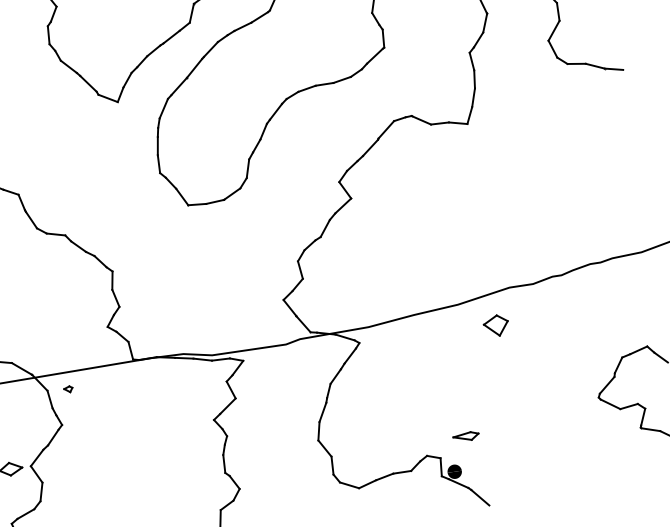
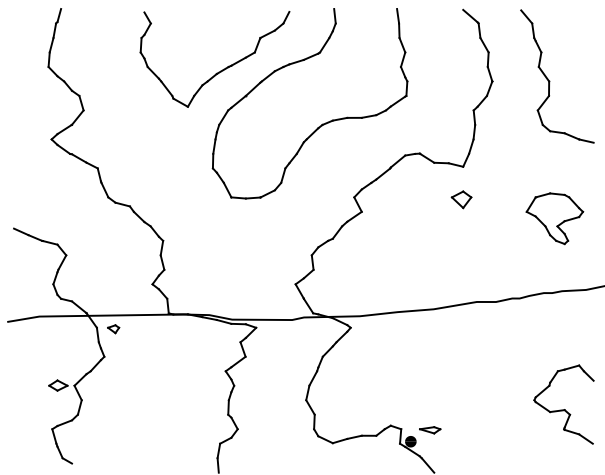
part: (589, 170) -> (554, 218), added
part: (496, 325) -> (461, 199), moved
part: (68, 389) -> (113, 329), size x1.67
part: (466, 436) -> (430, 430), moved

